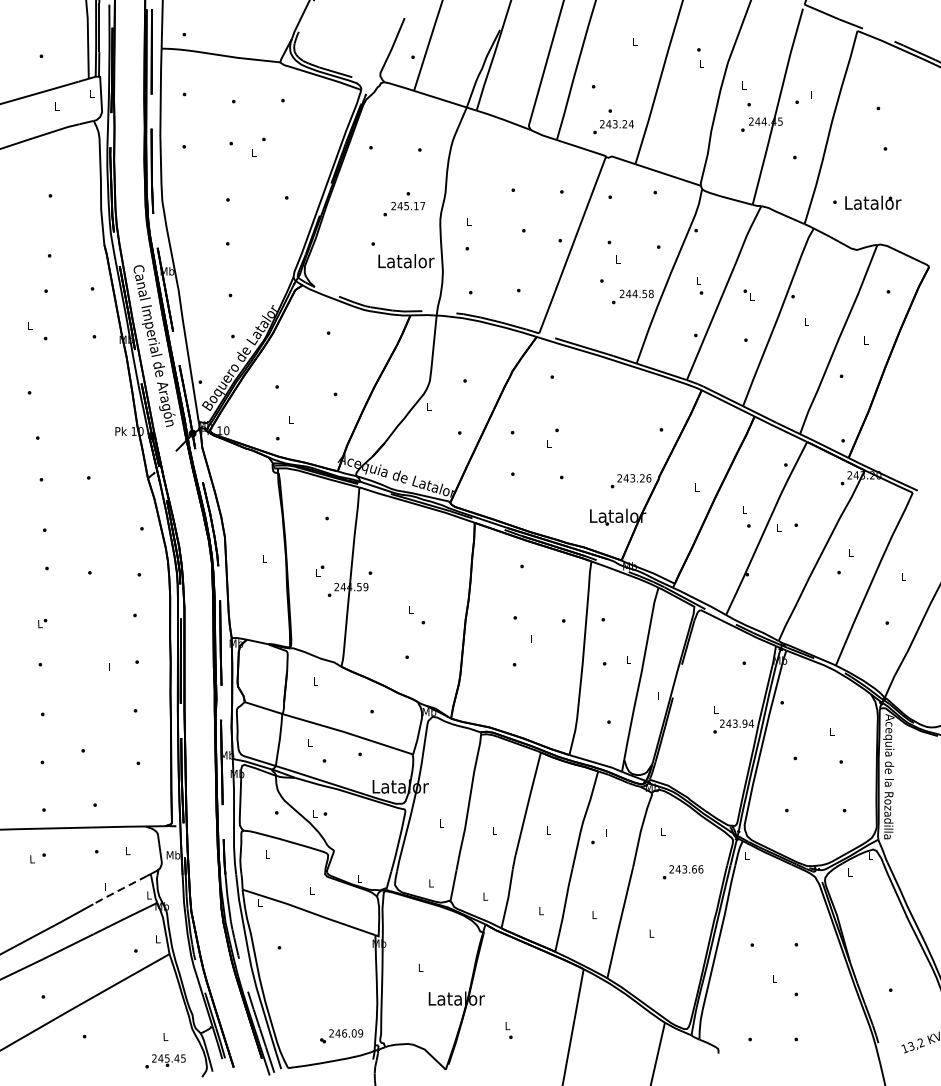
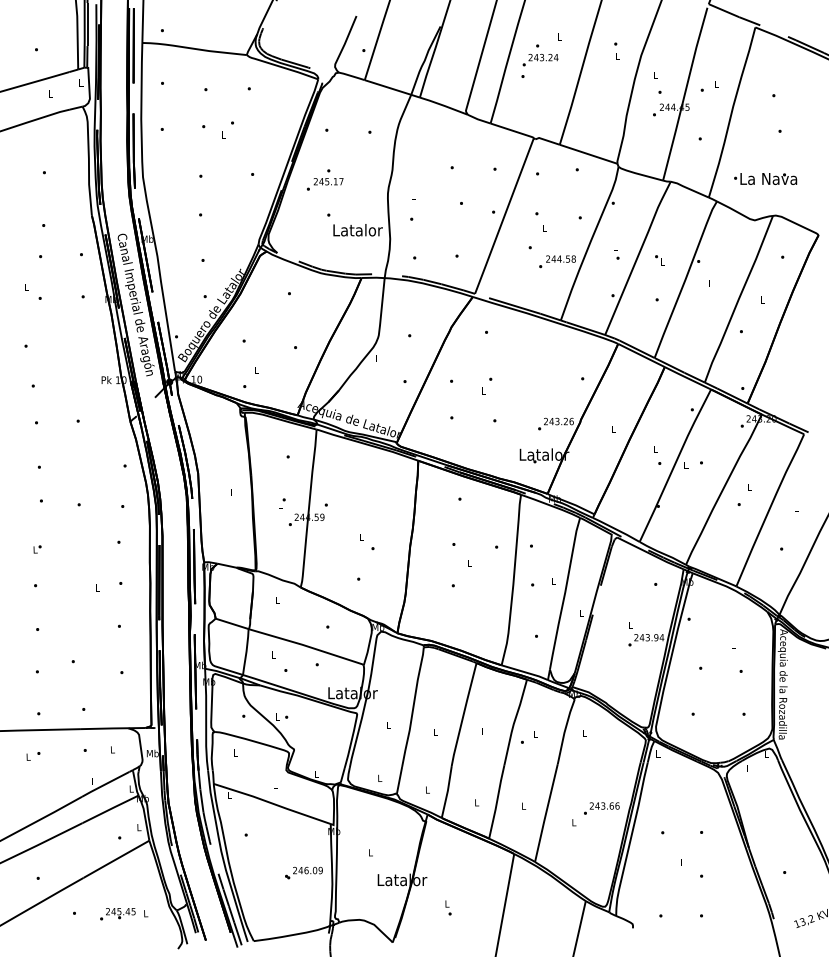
text: (613, 121) -> (540, 55), moved
text: (872, 202) -> (768, 178), Latalor -> La Nava
text: (404, 203) -> (325, 179), moved
text: (682, 872) -> (601, 808), moved
line: (118, 890) -> (104, 784), dashed -> solid
text: (341, 1035) -> (303, 872), moved
text: (165, 1061) -> (117, 914), moved

